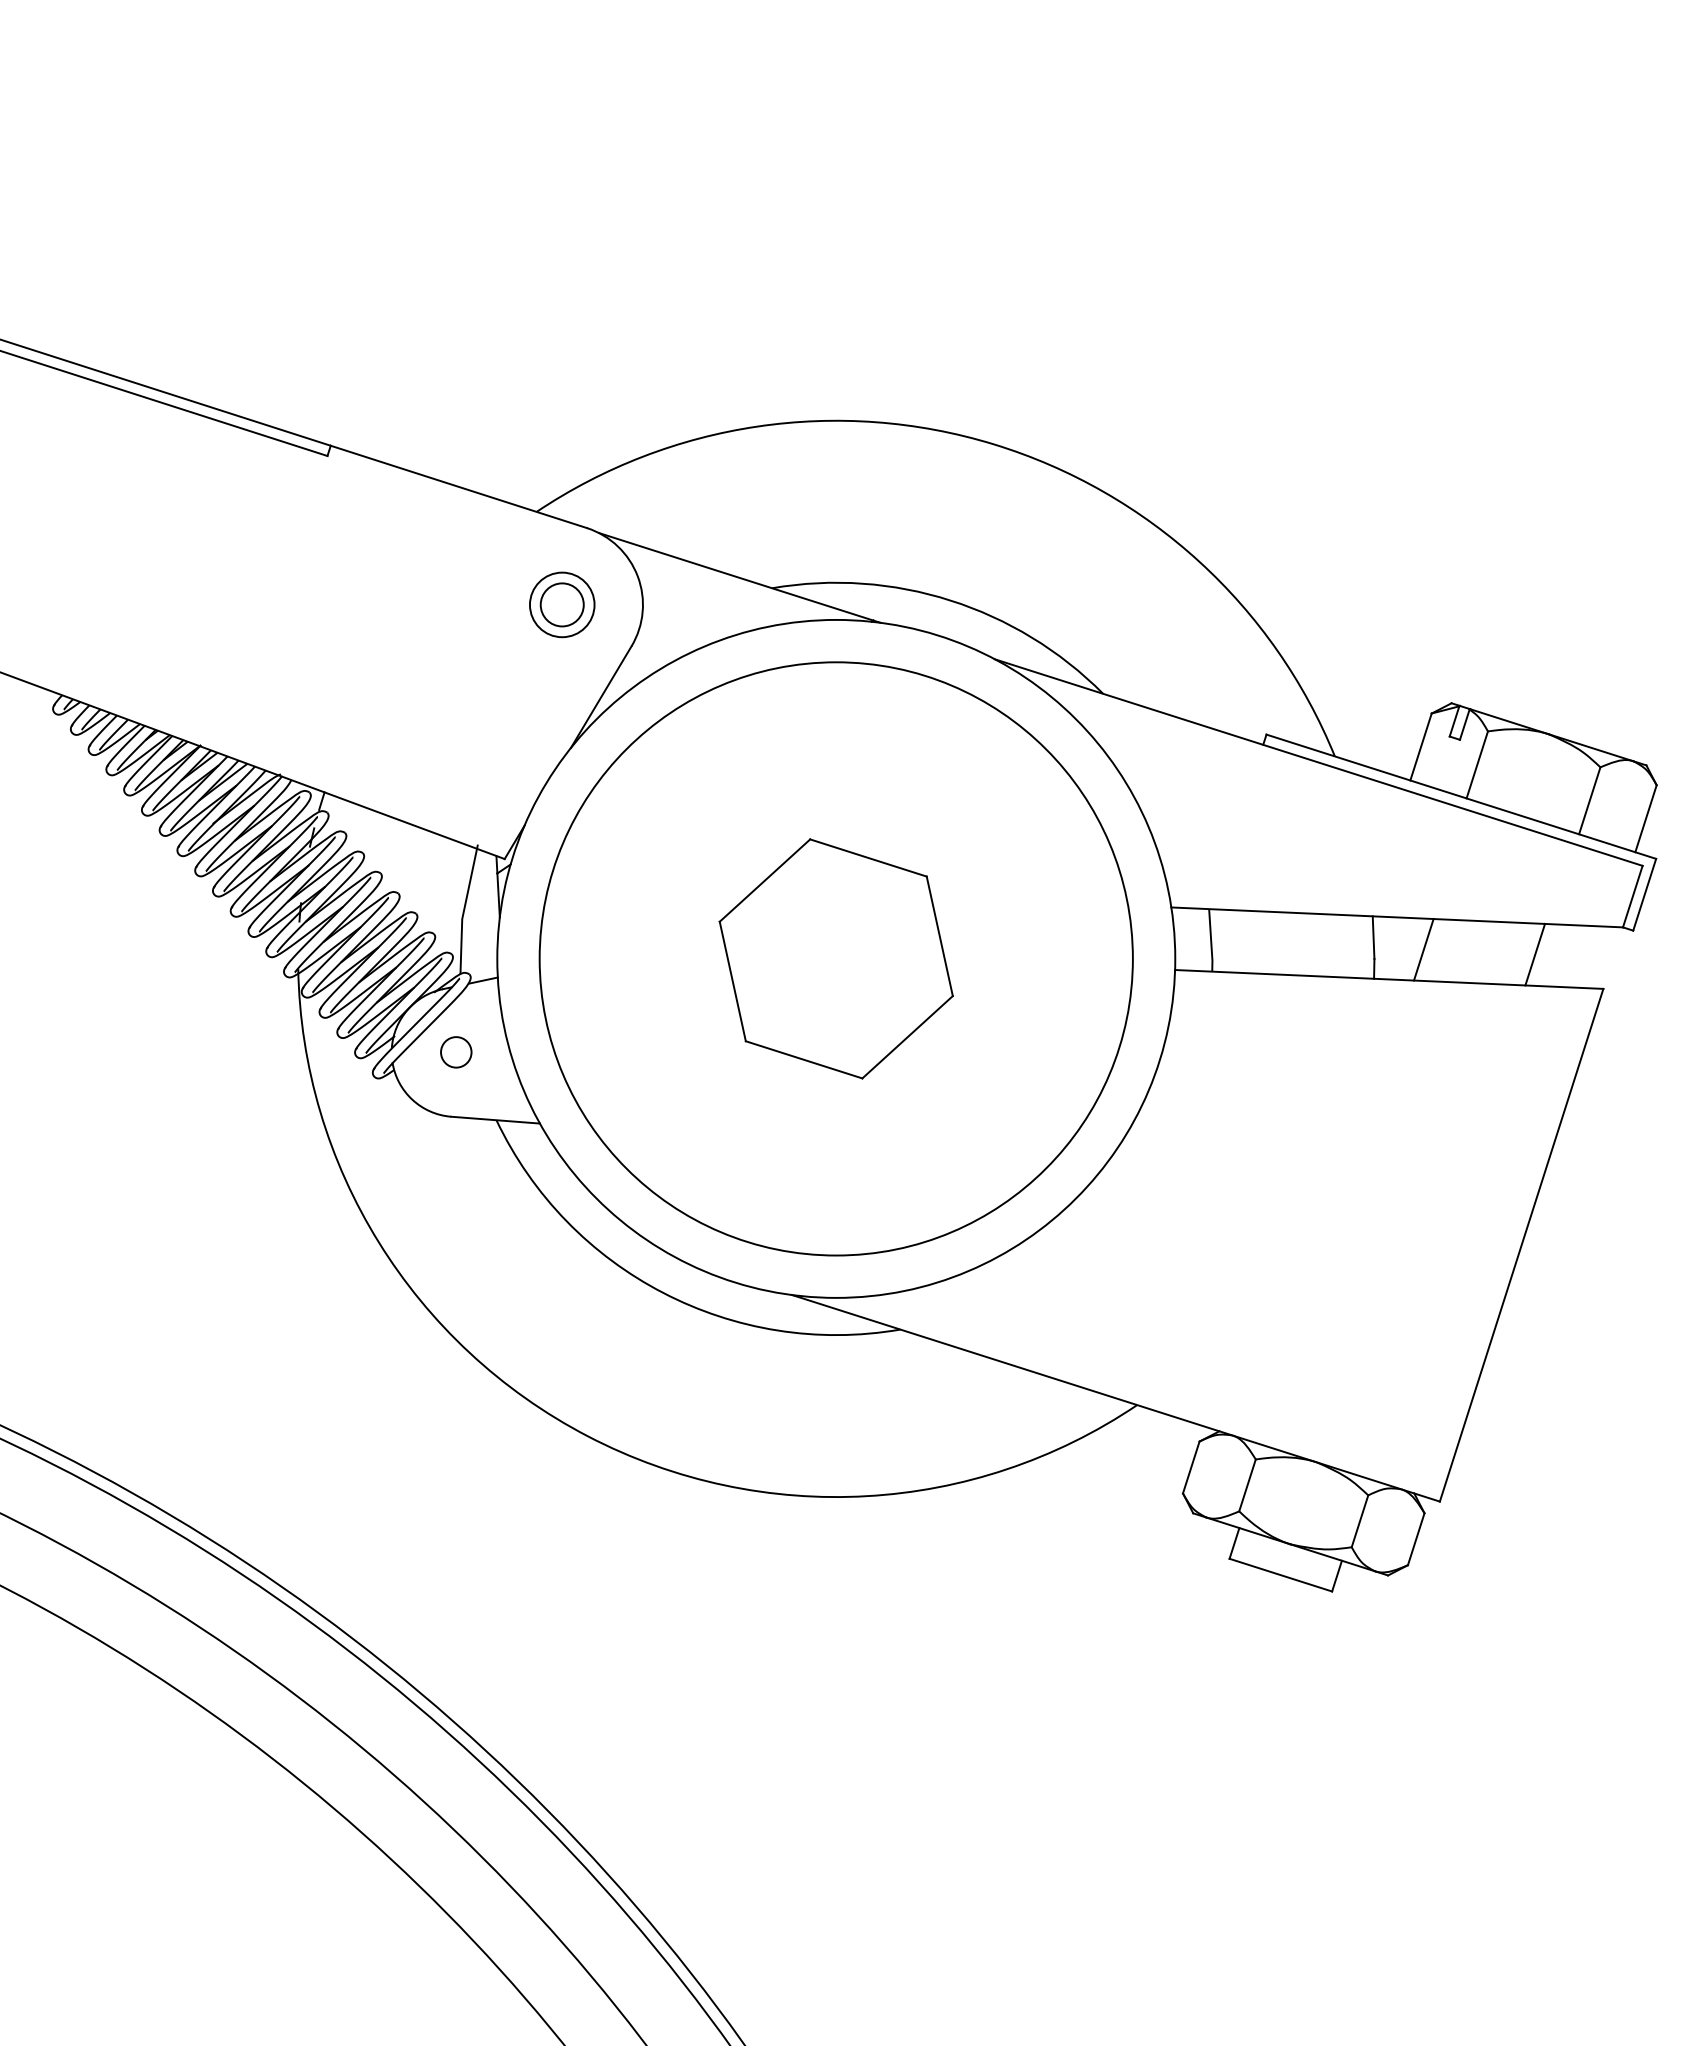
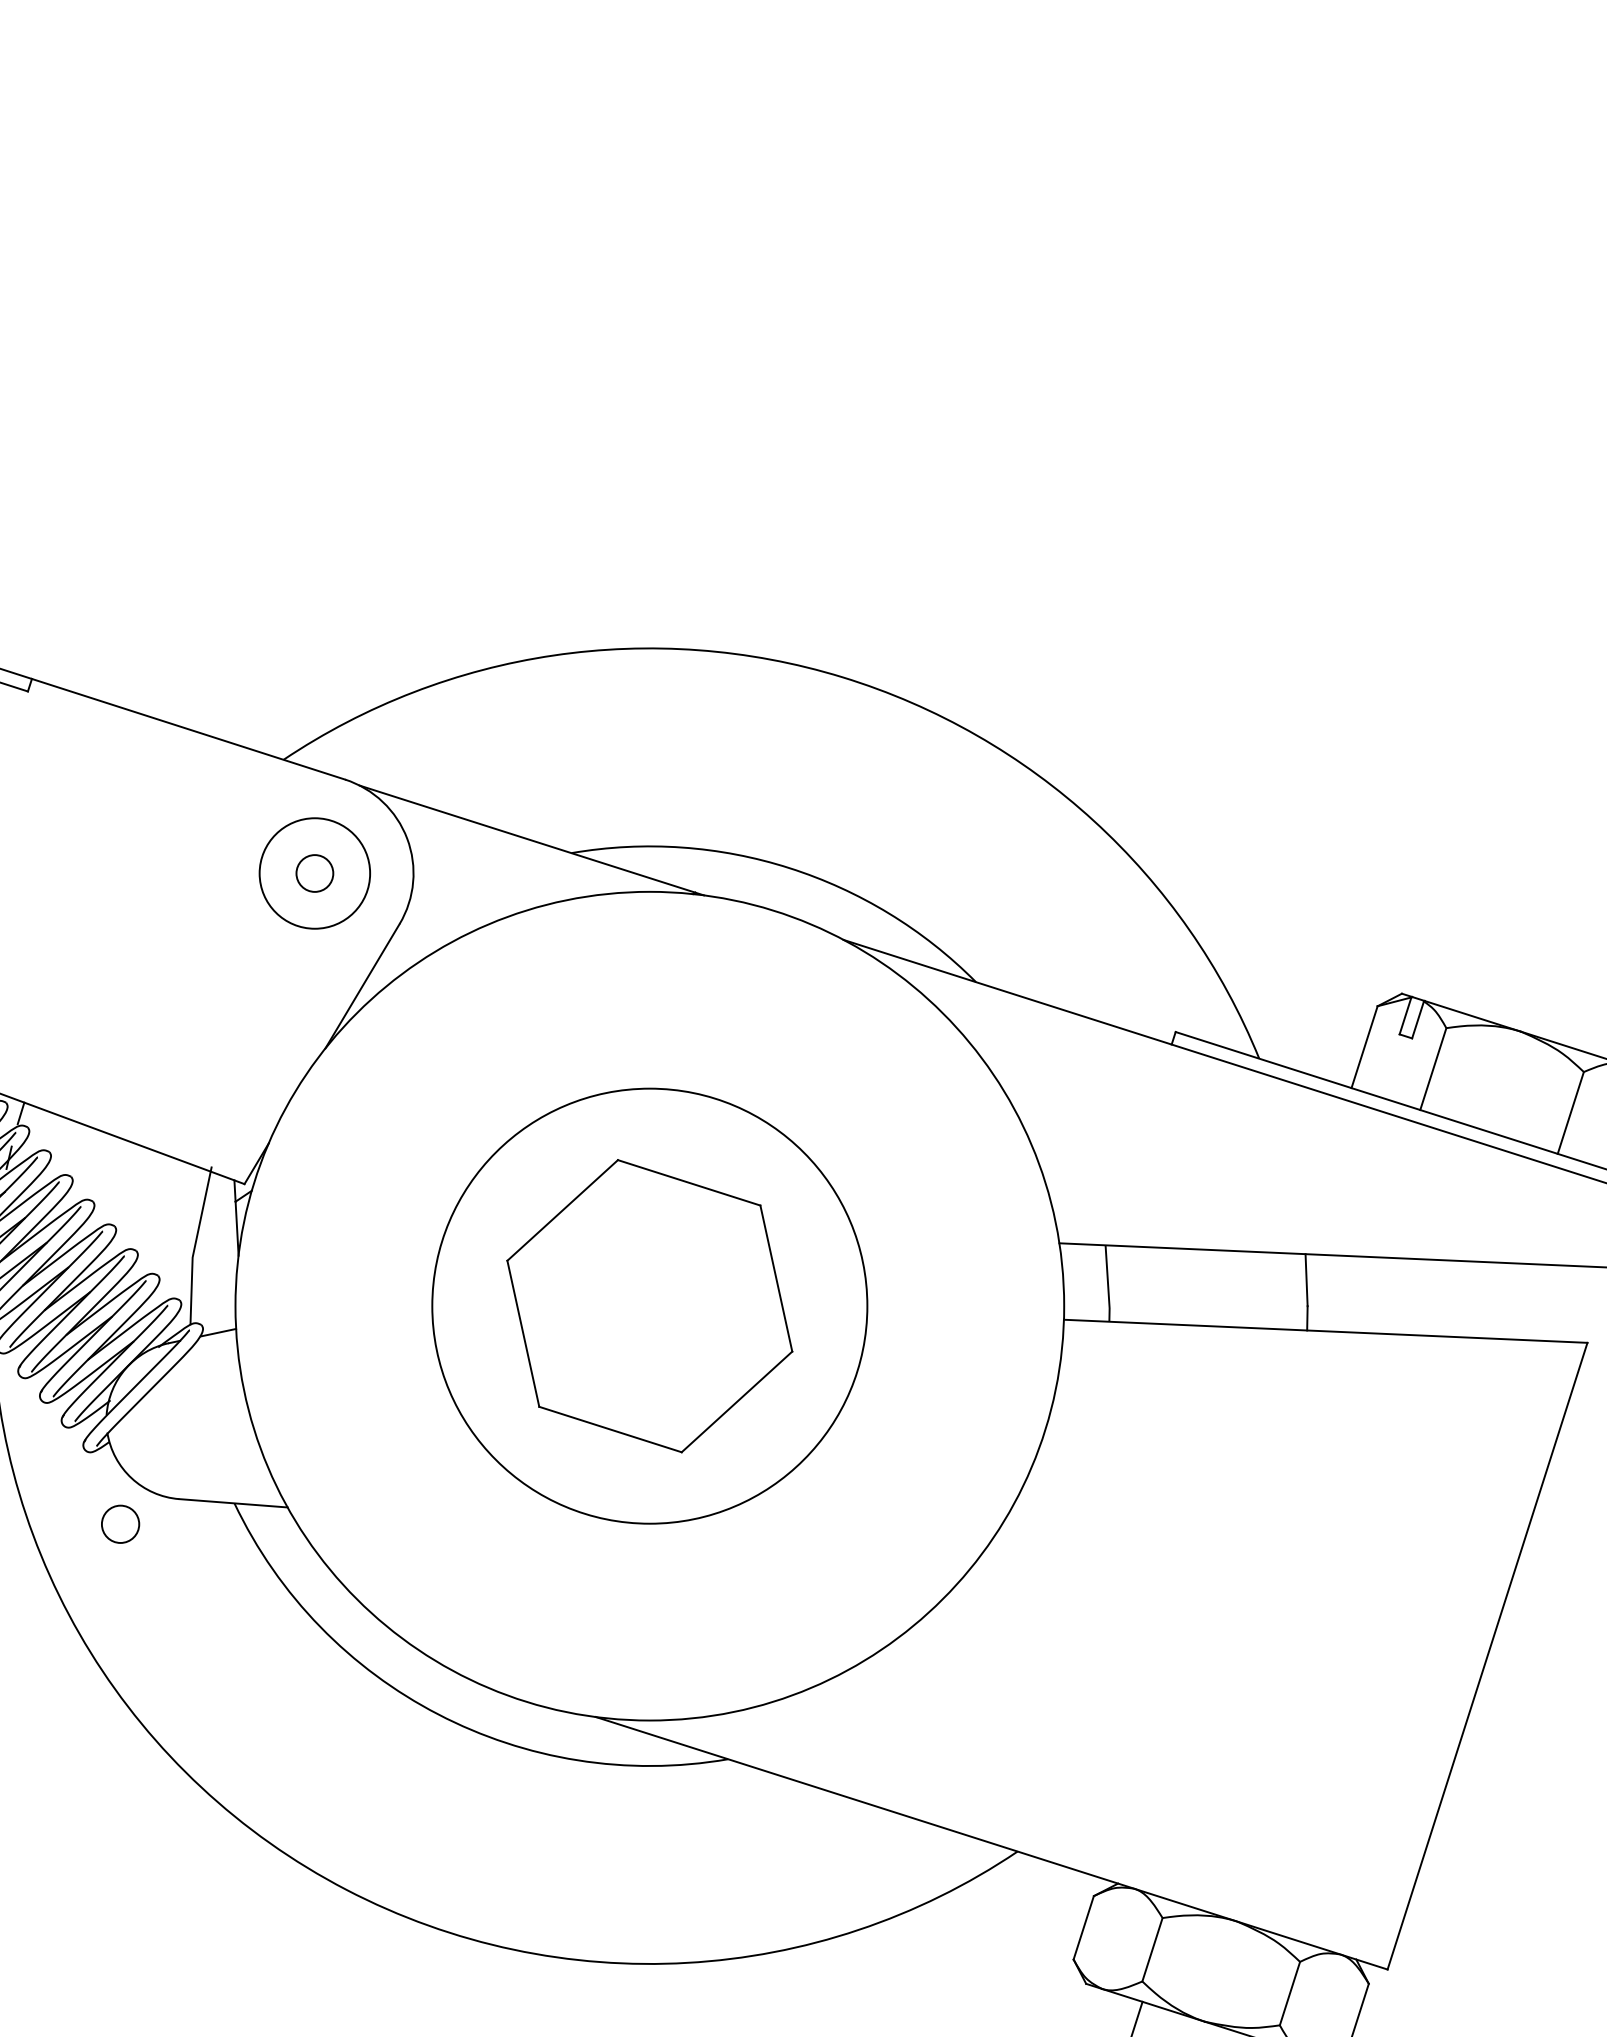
circle: (561, 604) -> (313, 872), size x0.7
circle: (561, 604) -> (313, 872), size x1.4
line: (1423, 949) -> (1367, 1294), removed
line: (1535, 954) -> (1504, 1300), removed
circle: (835, 958) -> (648, 1305), size x0.6
circle: (456, 1052) -> (120, 1524), moved

